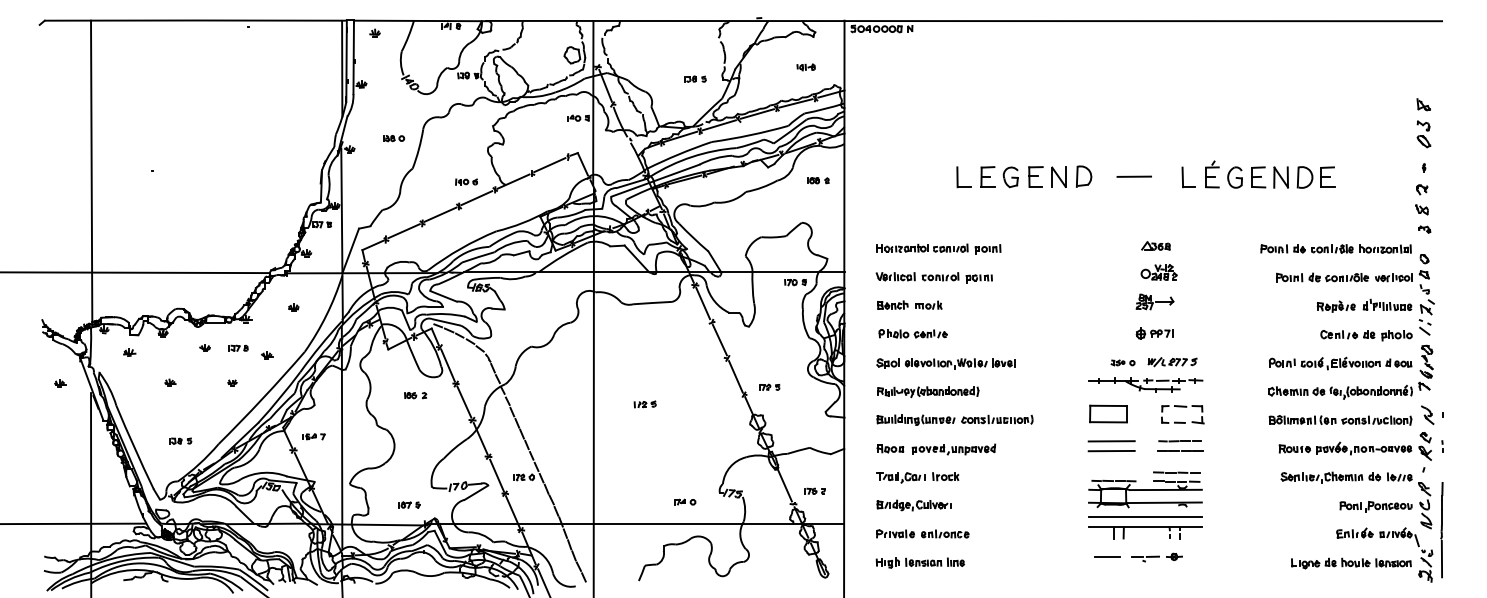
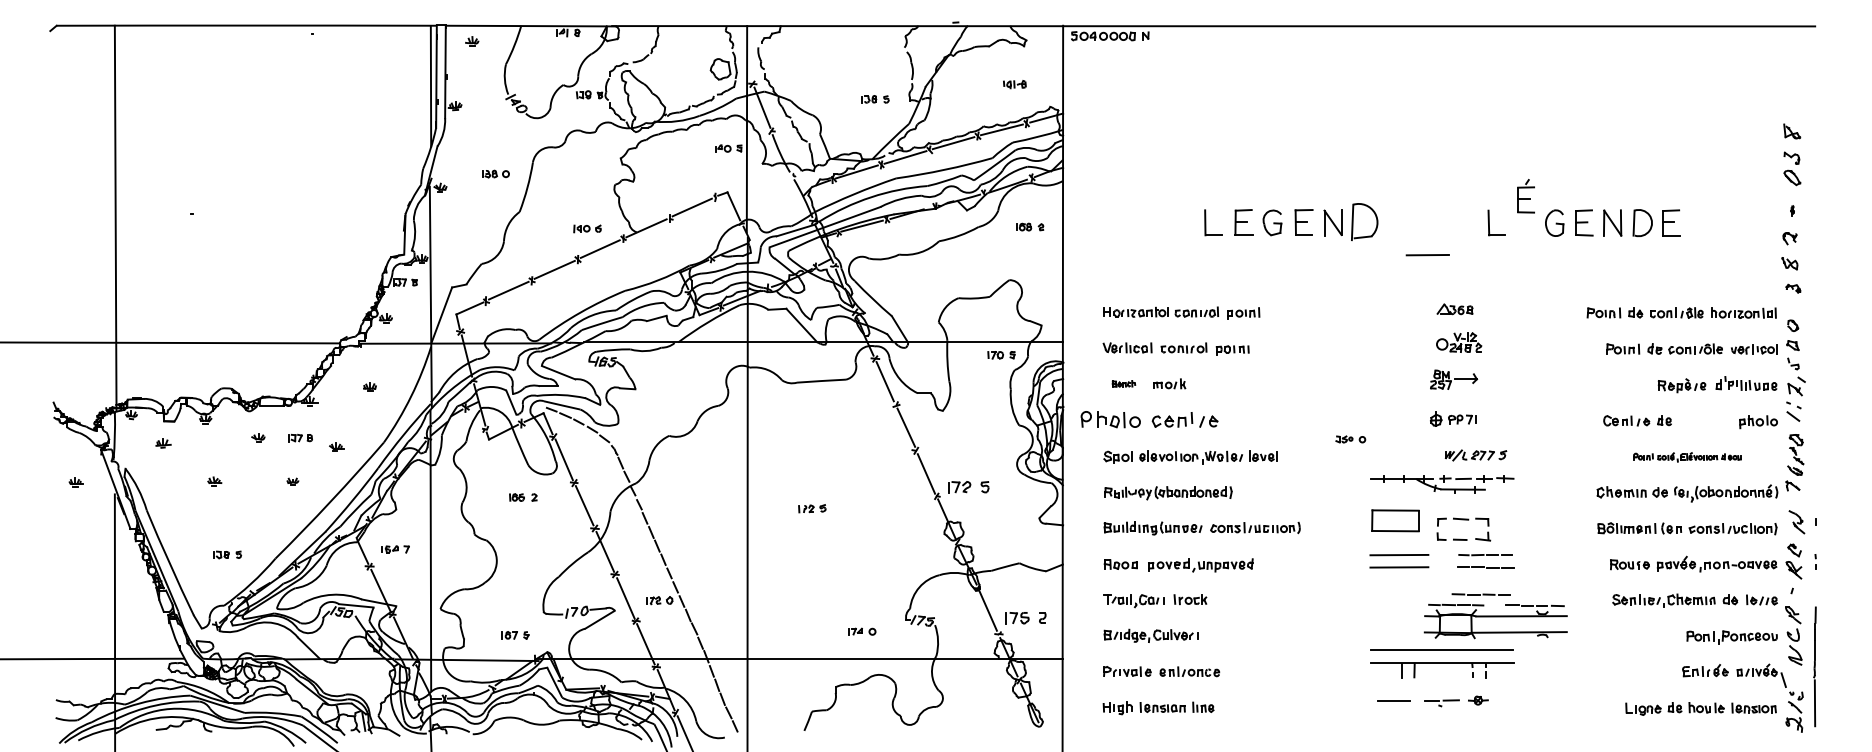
part: (1211, 174) -> (1525, 196), moved
part: (1083, 176) -> (1364, 221), size x1.4
line: (1134, 177) -> (1427, 255), moved
part: (892, 304) -> (1123, 383), size x0.6
part: (913, 333) -> (1149, 419), size x1.6
part: (1347, 334) -> (1637, 420), moved
part: (1122, 362) -> (1350, 439), moved
part: (1340, 363) -> (1687, 457), size x0.6
part: (769, 387) -> (968, 487), size x1.6
part: (1182, 407) -> (1463, 520), moved
part: (815, 490) -> (1026, 617), size x1.6
part: (1145, 494) -> (1495, 621), moved

